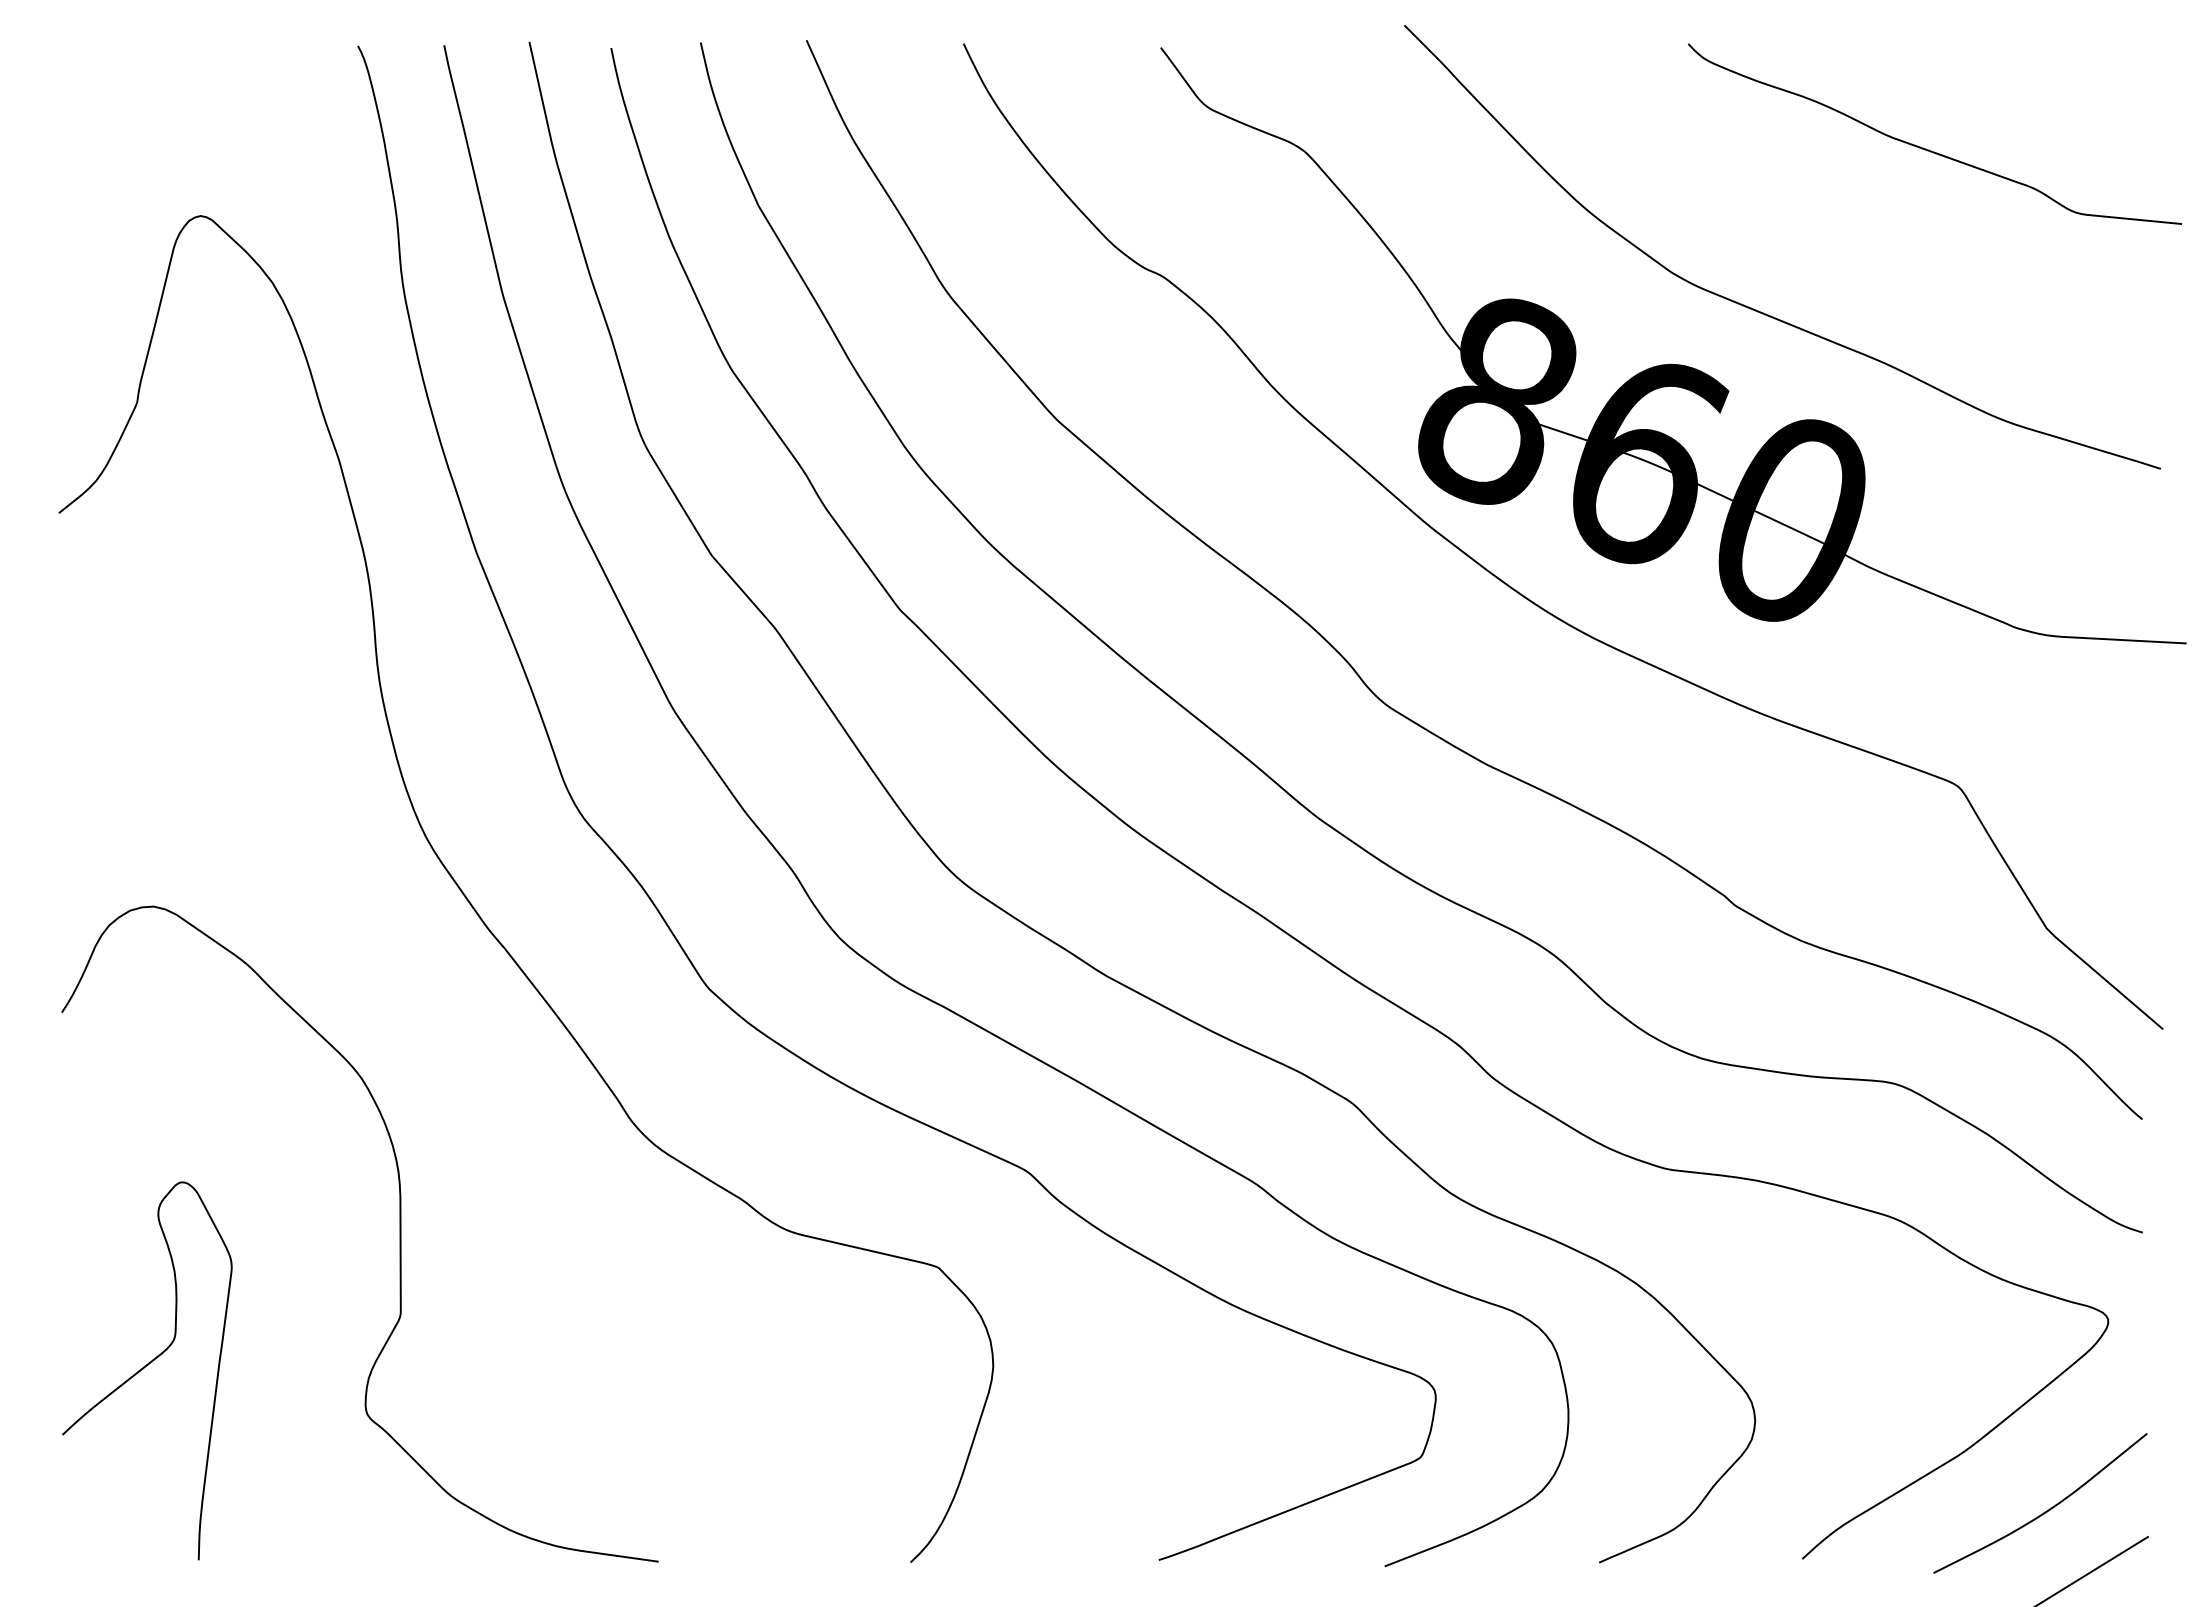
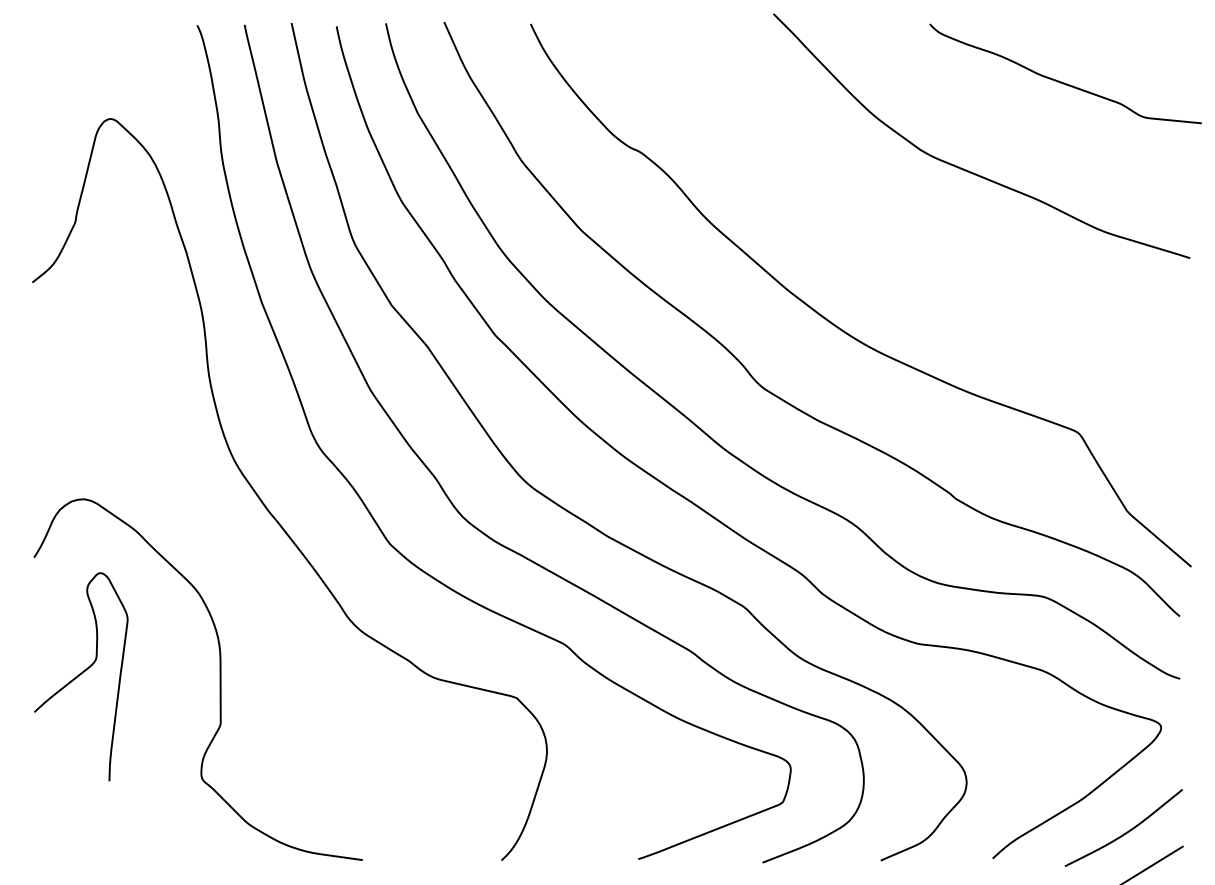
part: (1673, 364) -> (921, 200), removed
curve: (146, 1368) -> (80, 675), moved

